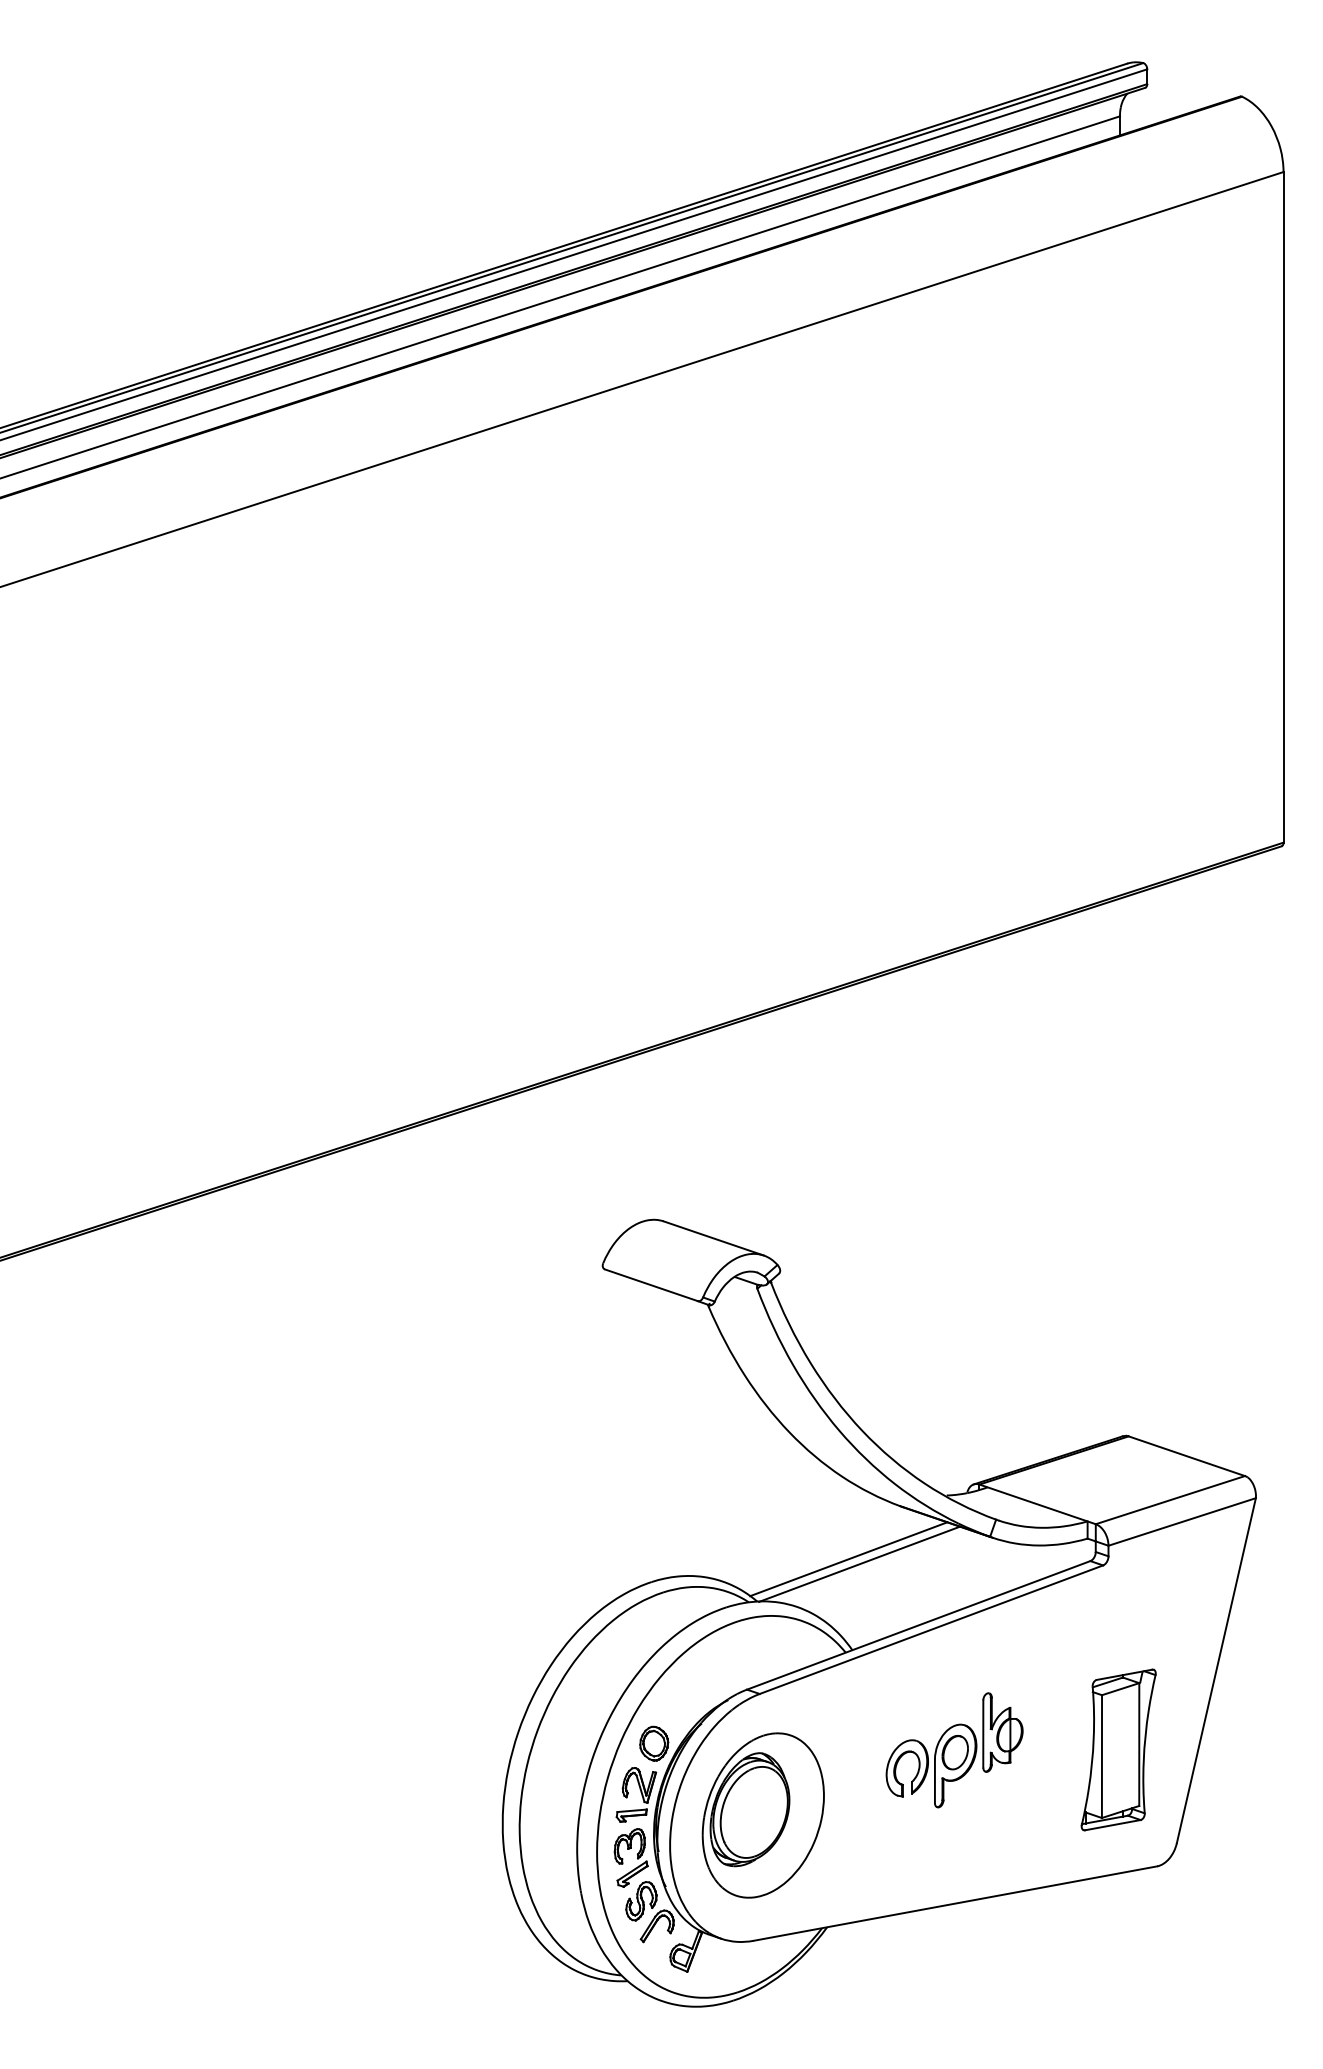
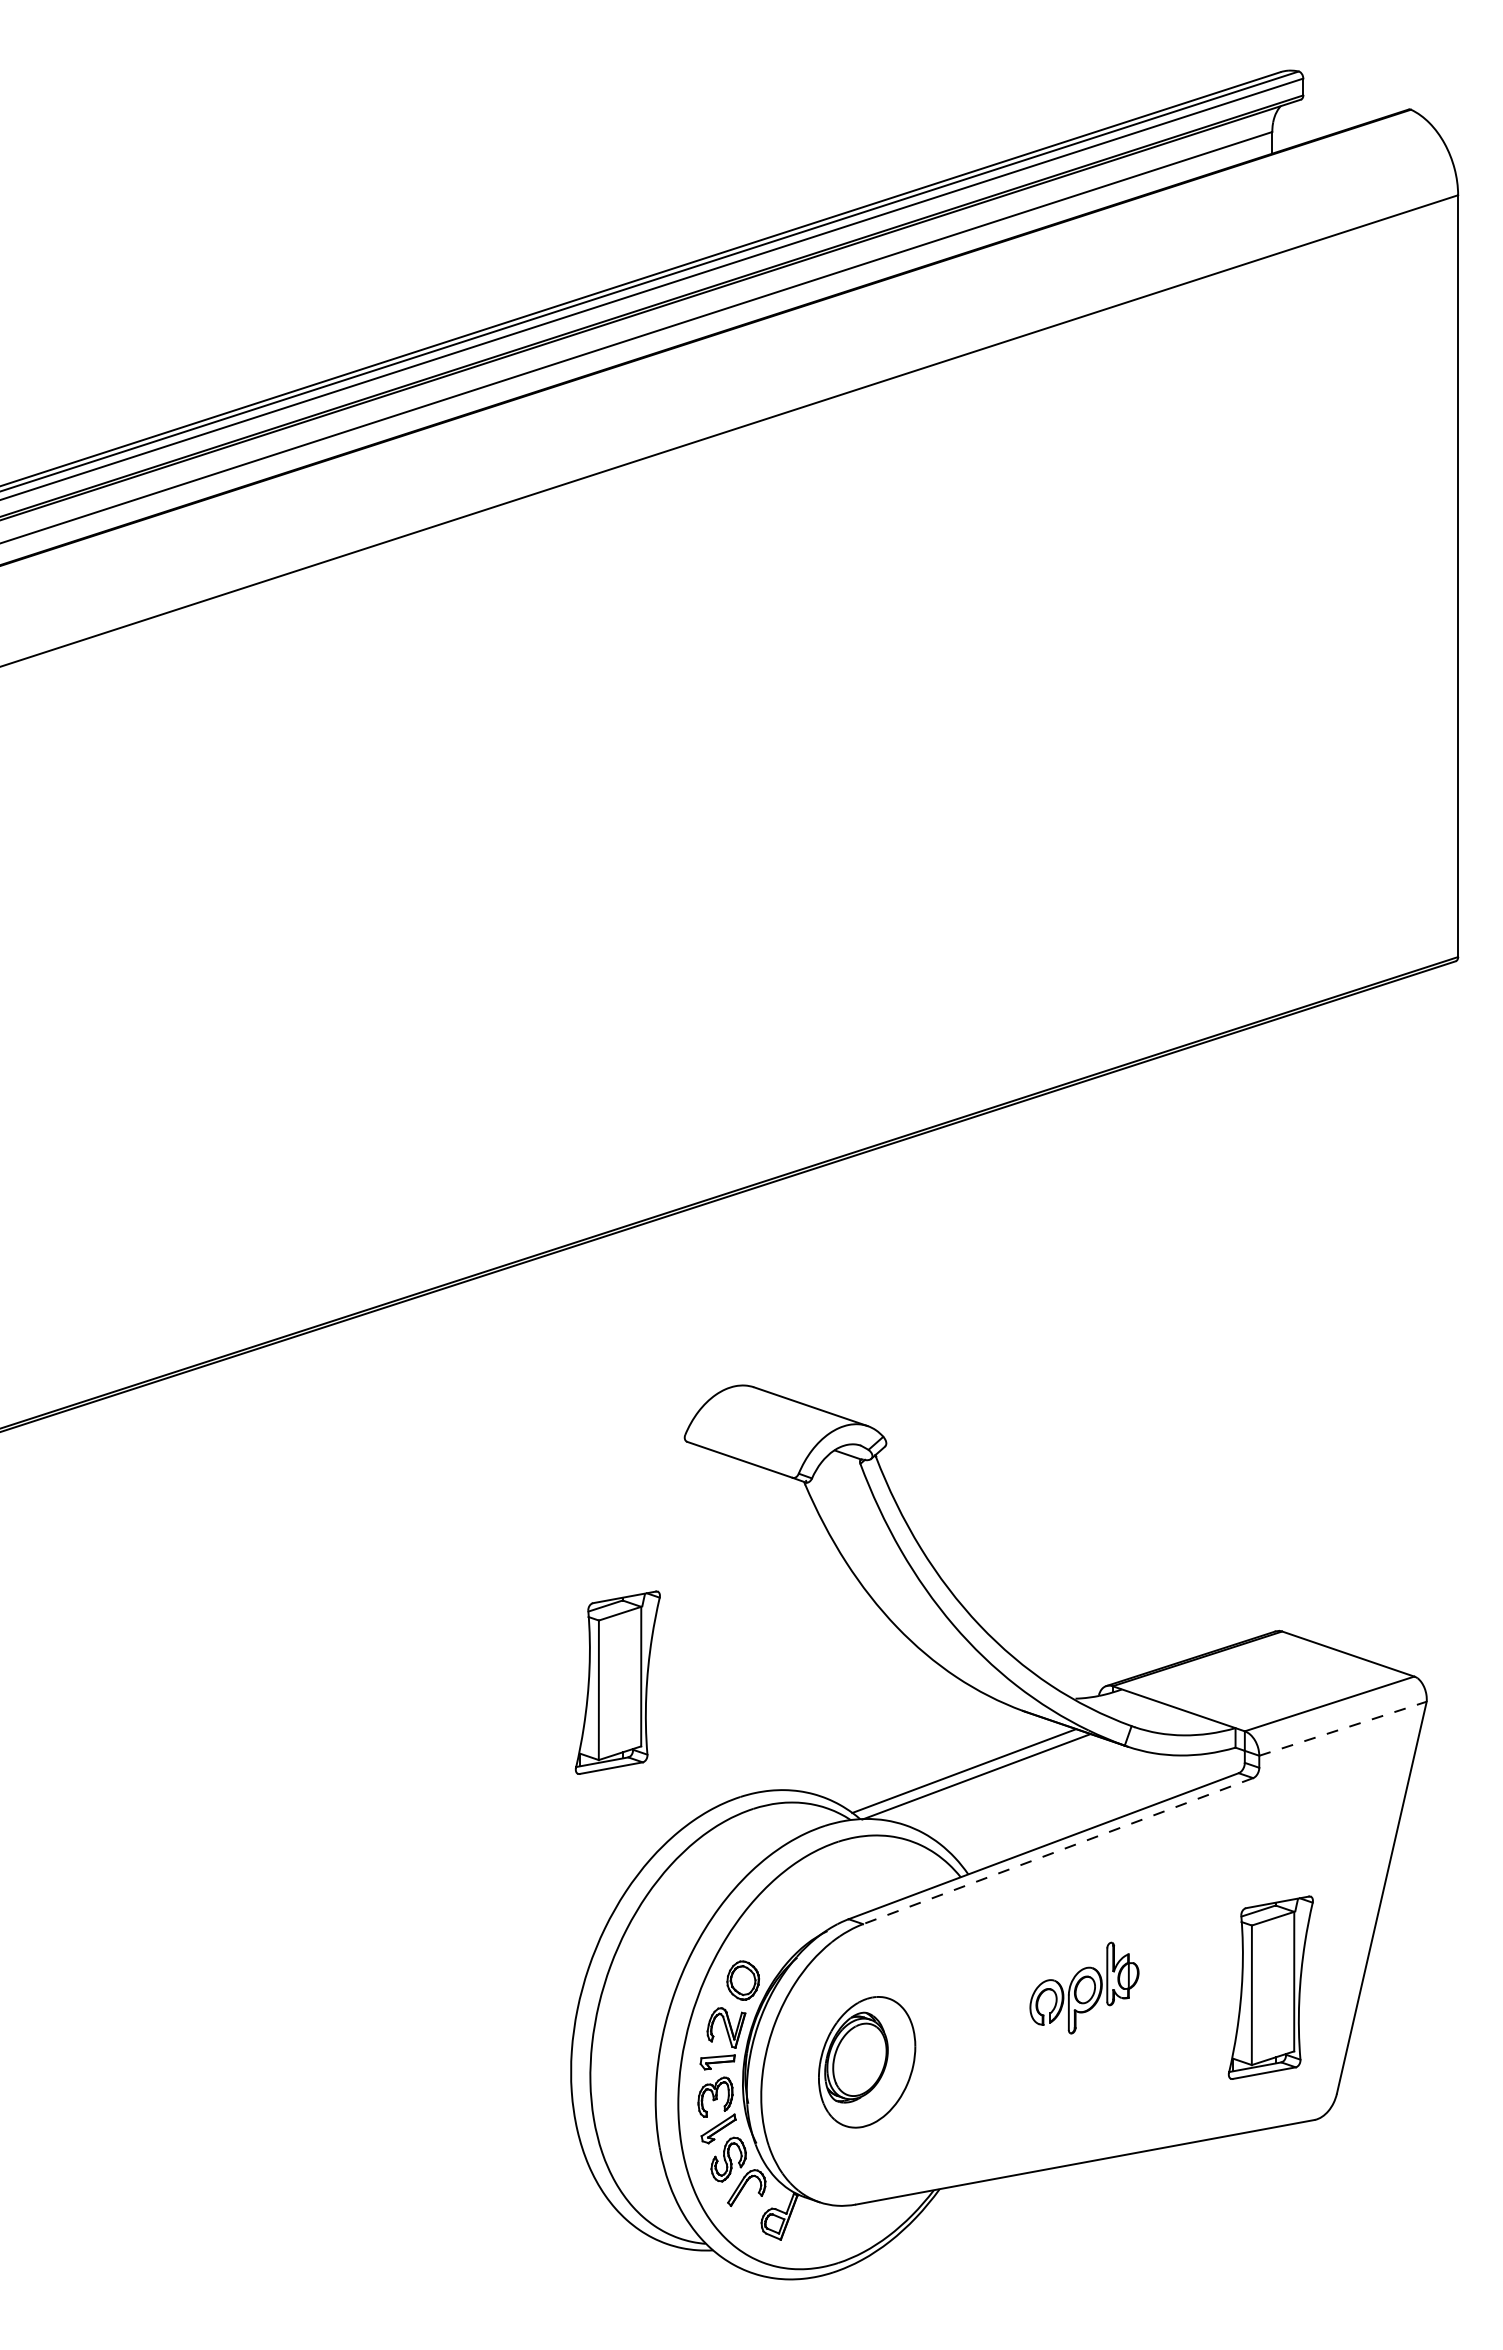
part: (543, 1481) -> (617, 1682), added
line: (1182, 1521) -> (1343, 1728), solid -> dashed
line: (930, 1630) -> (1057, 1851), solid -> dashed
part: (954, 1749) -> (1084, 1987), size x0.7
part: (762, 1815) -> (866, 2062), size x0.7

